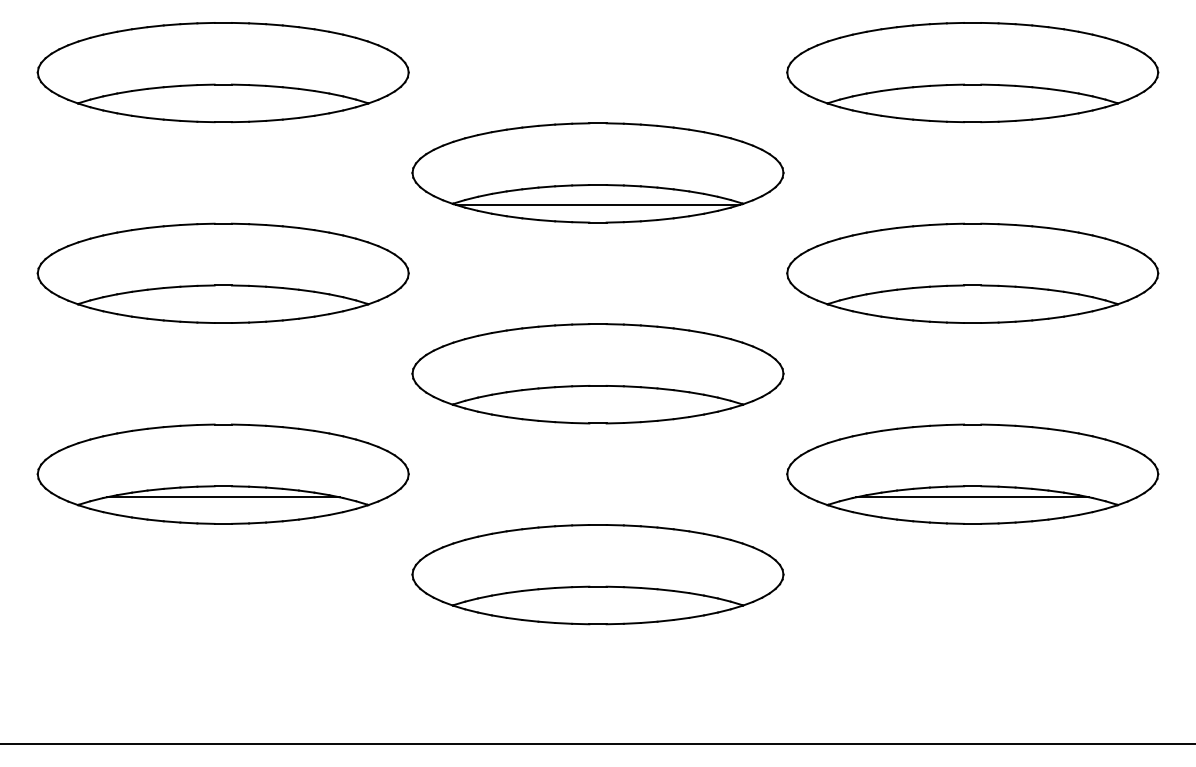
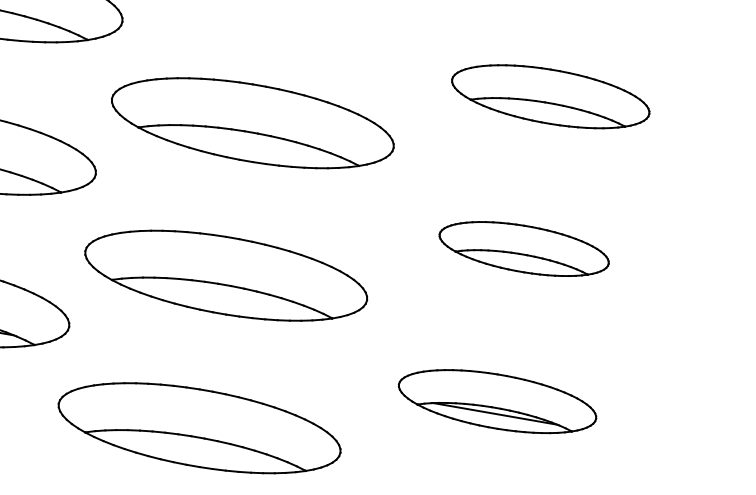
part: (972, 72) -> (550, 96), size x0.7
line: (597, 204) -> (248, 147), removed
part: (972, 272) -> (524, 248), size x0.6
part: (972, 473) -> (497, 401), size x0.7

